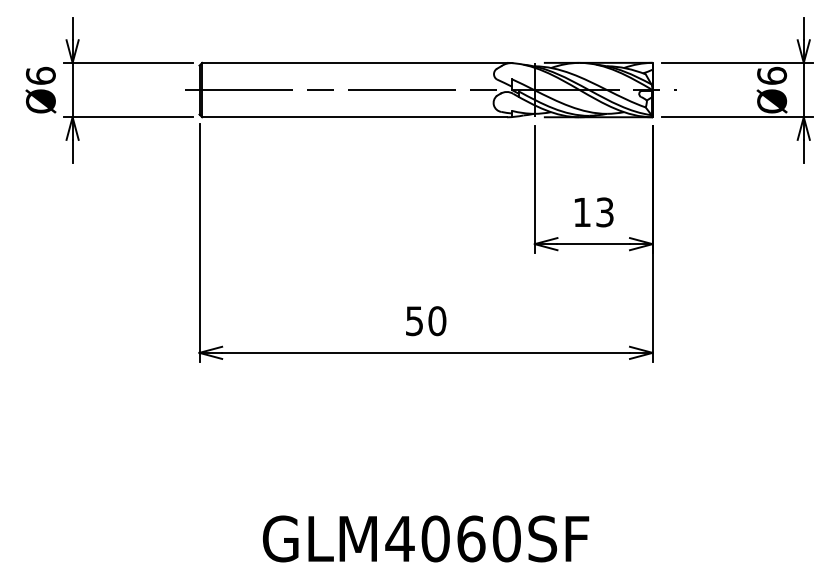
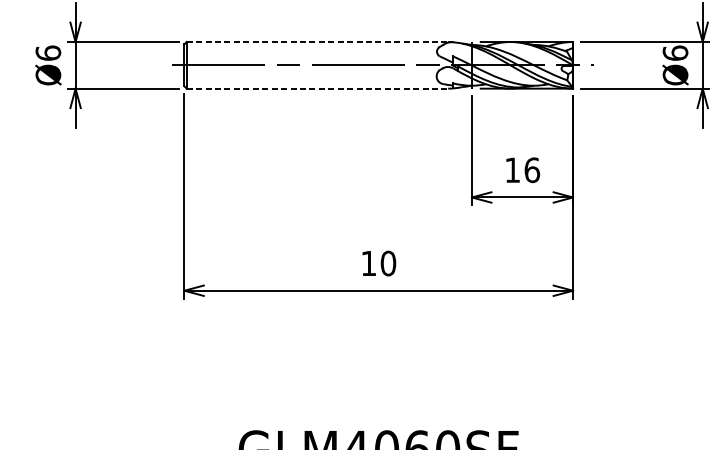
line: (355, 62) -> (318, 41), solid -> dashed
line: (355, 117) -> (318, 88), solid -> dashed
text: (605, 212) -> (532, 170), 13 -> 16
text: (414, 321) -> (368, 263), 50 -> 10

